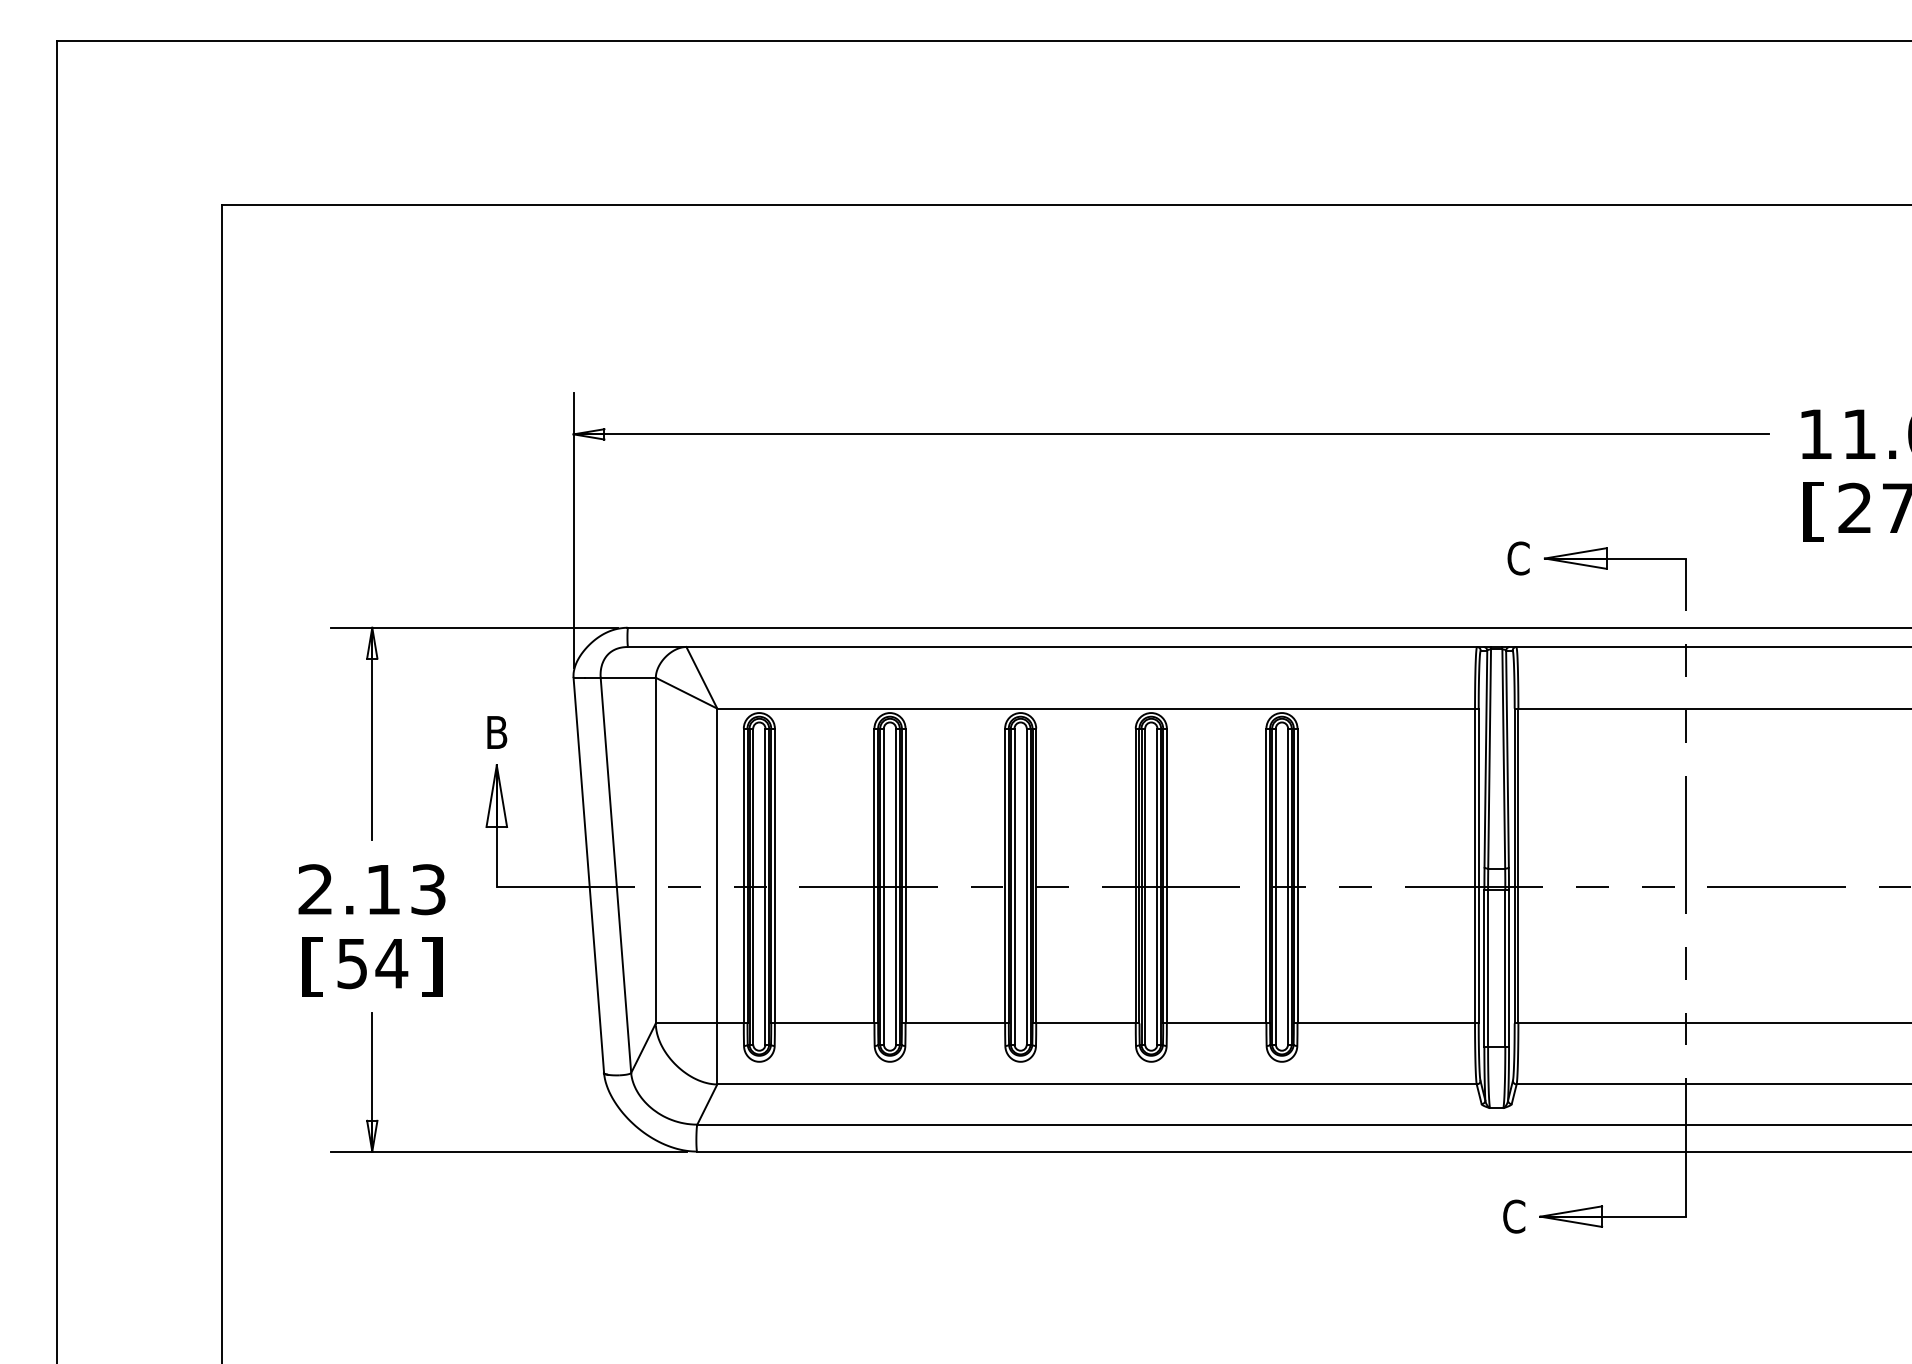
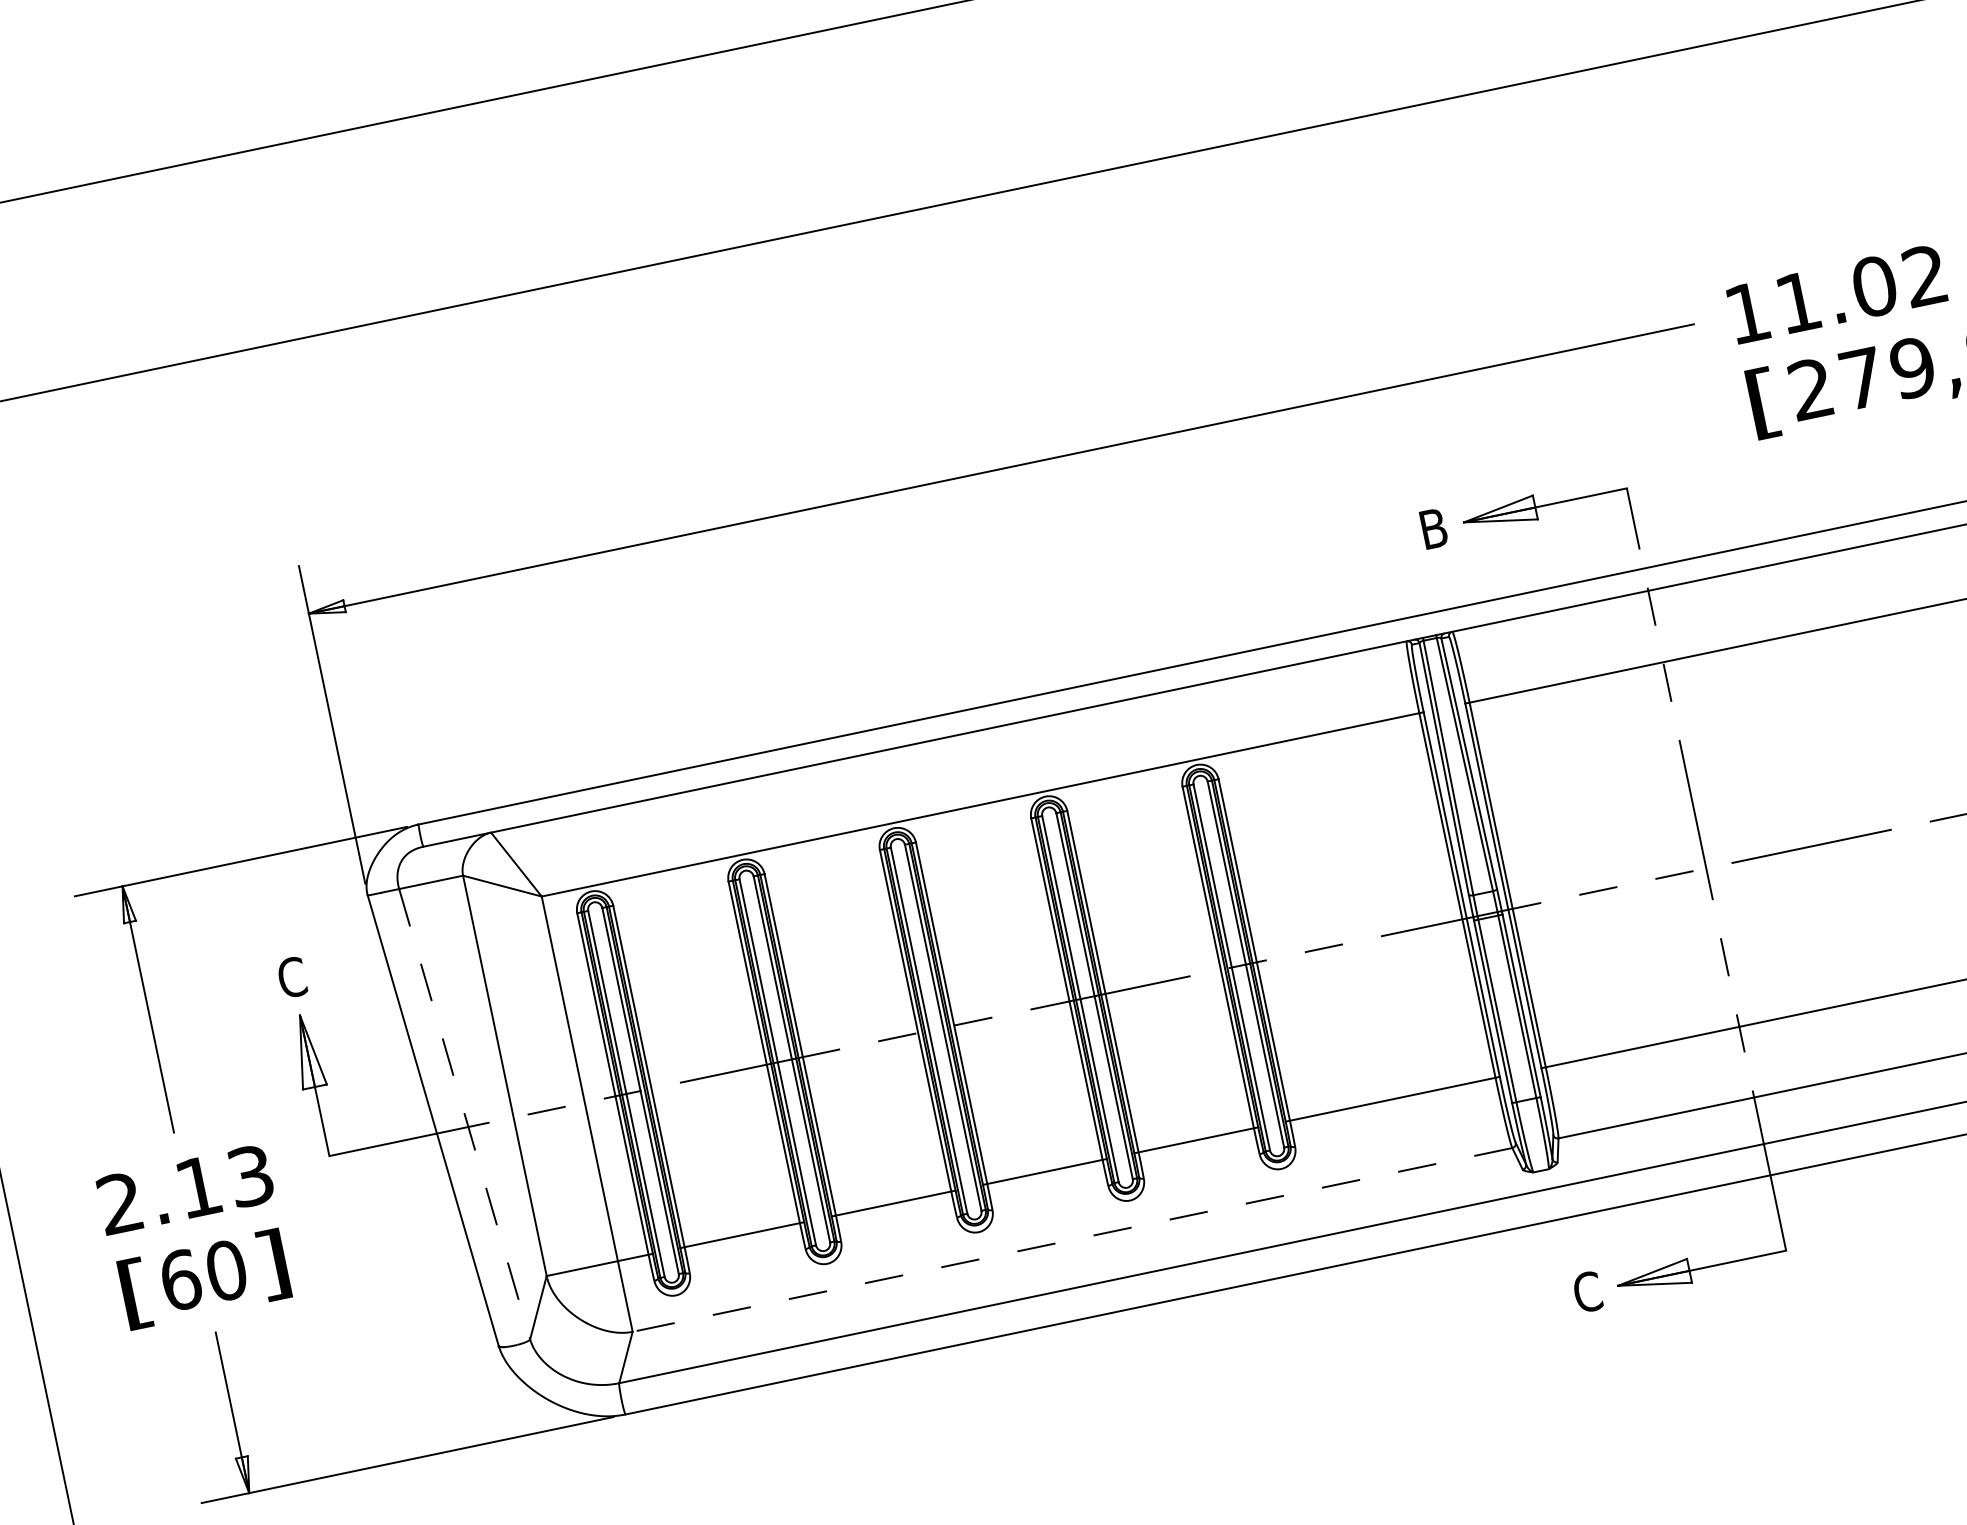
text: (1518, 558) -> (1433, 528), C -> B
text: (496, 732) -> (291, 977), B -> C
line: (615, 875) -> (464, 1114), solid -> dashed
text: (372, 963) -> (204, 1275), 54 -> 60
line: (1097, 1084) -> (1073, 1239), solid -> dashed

